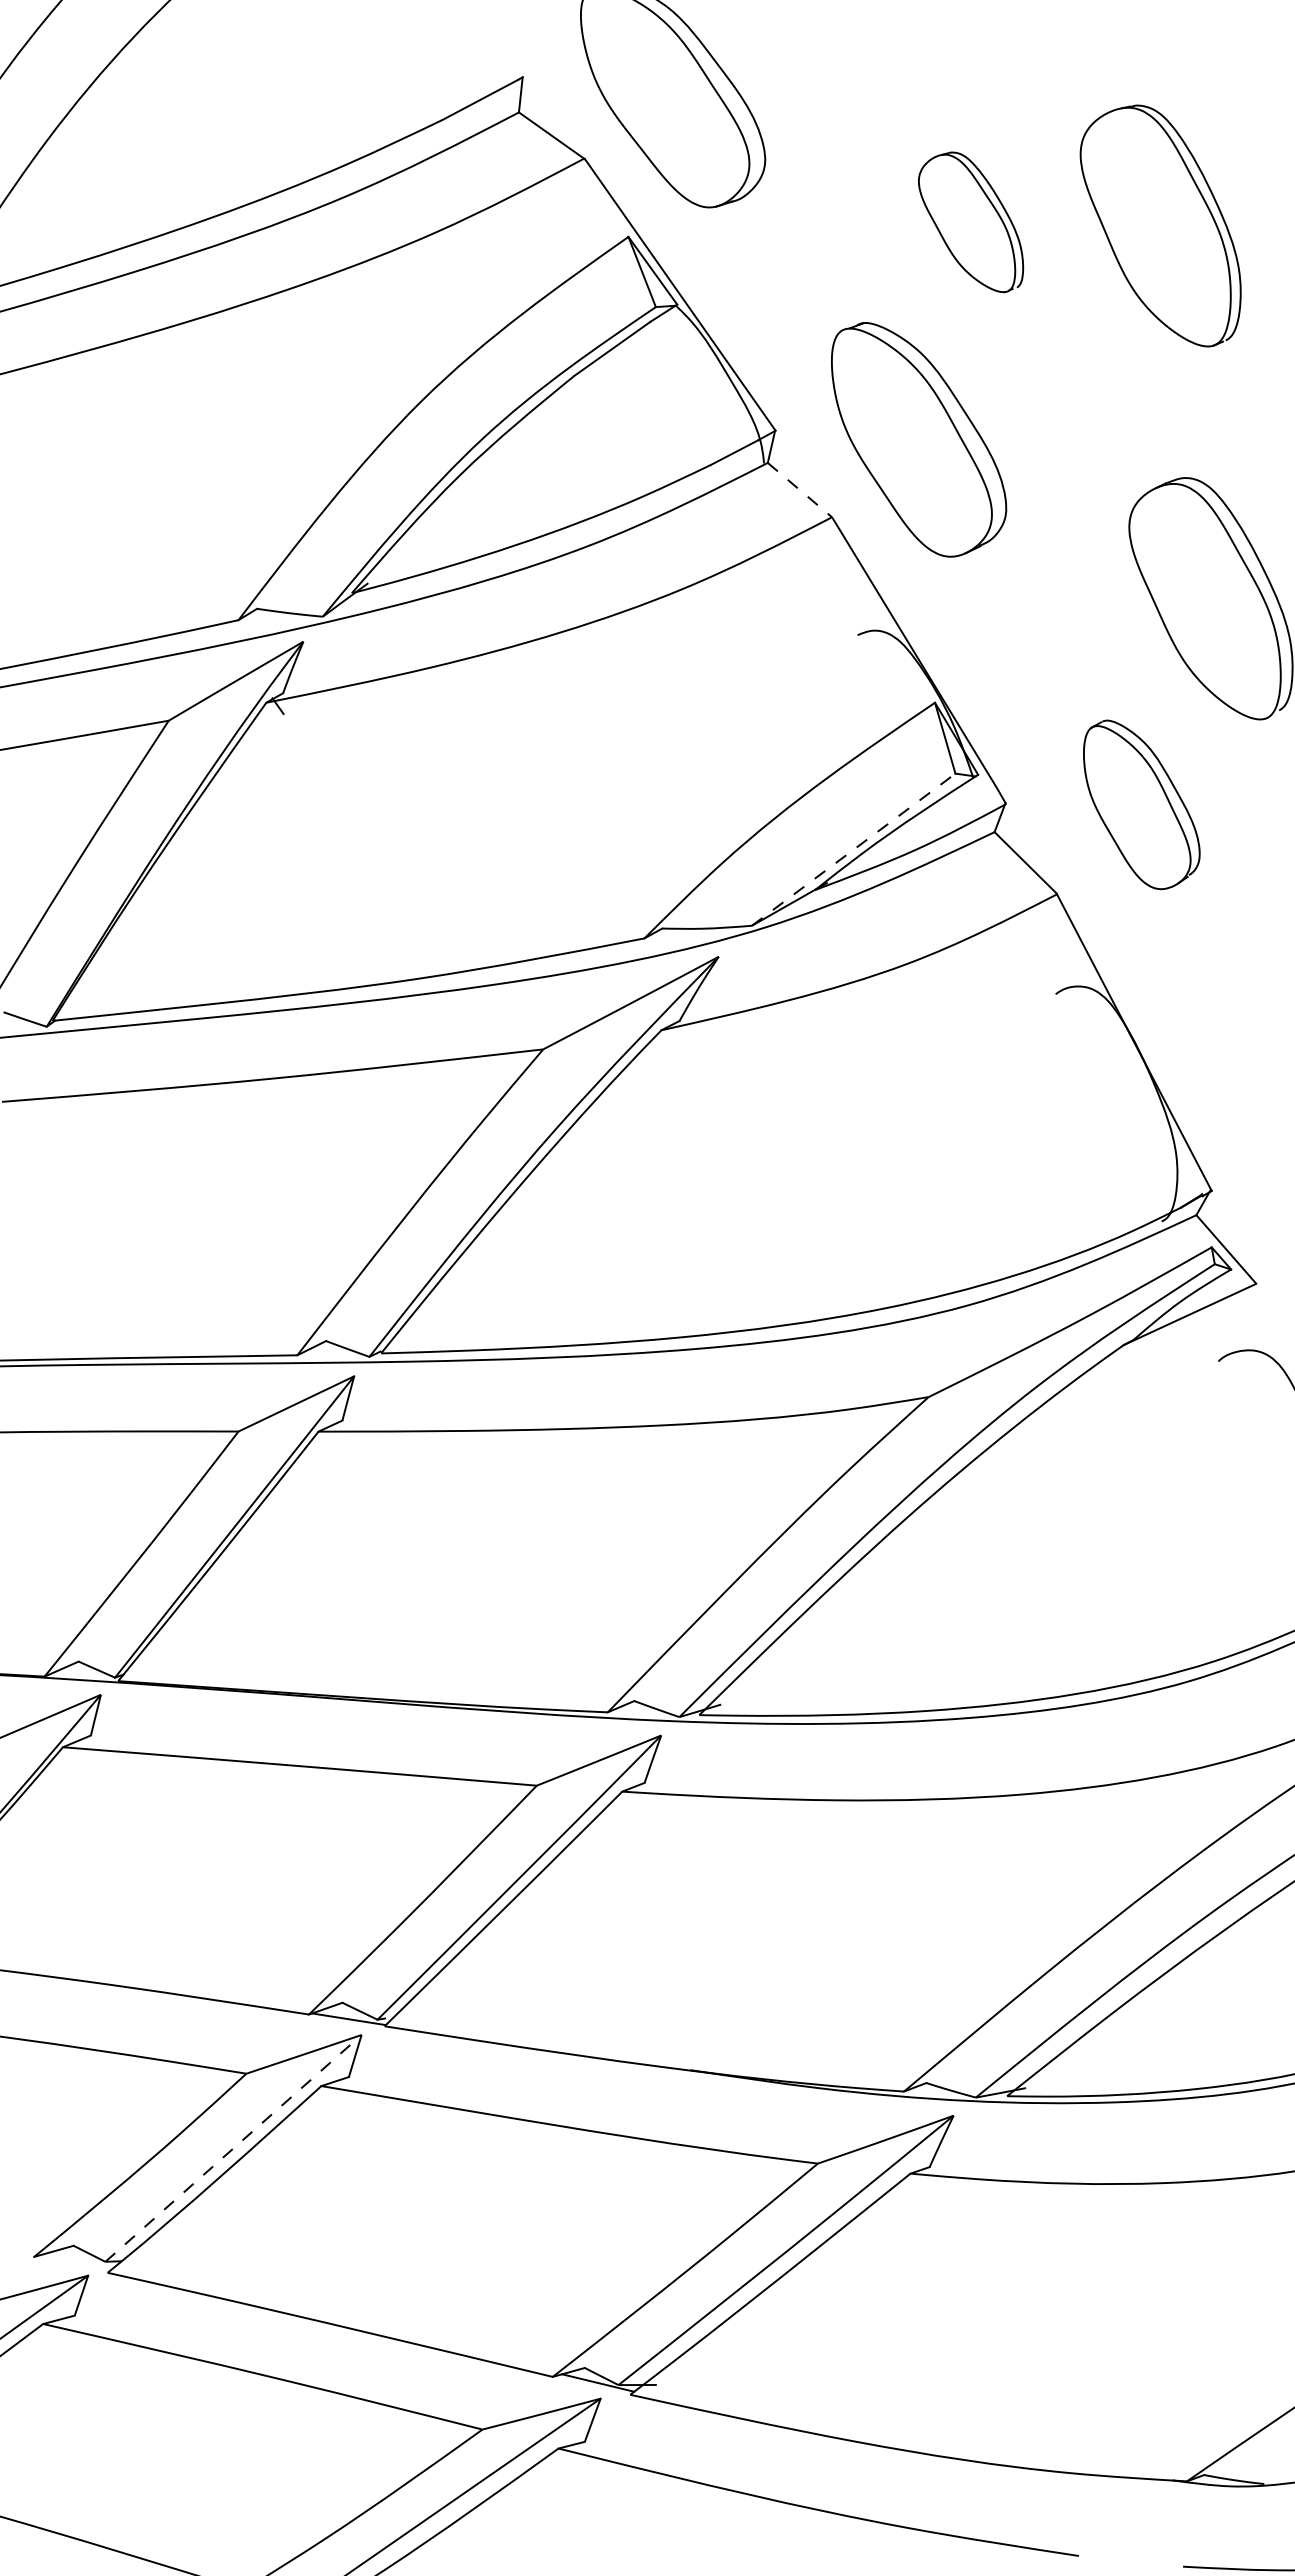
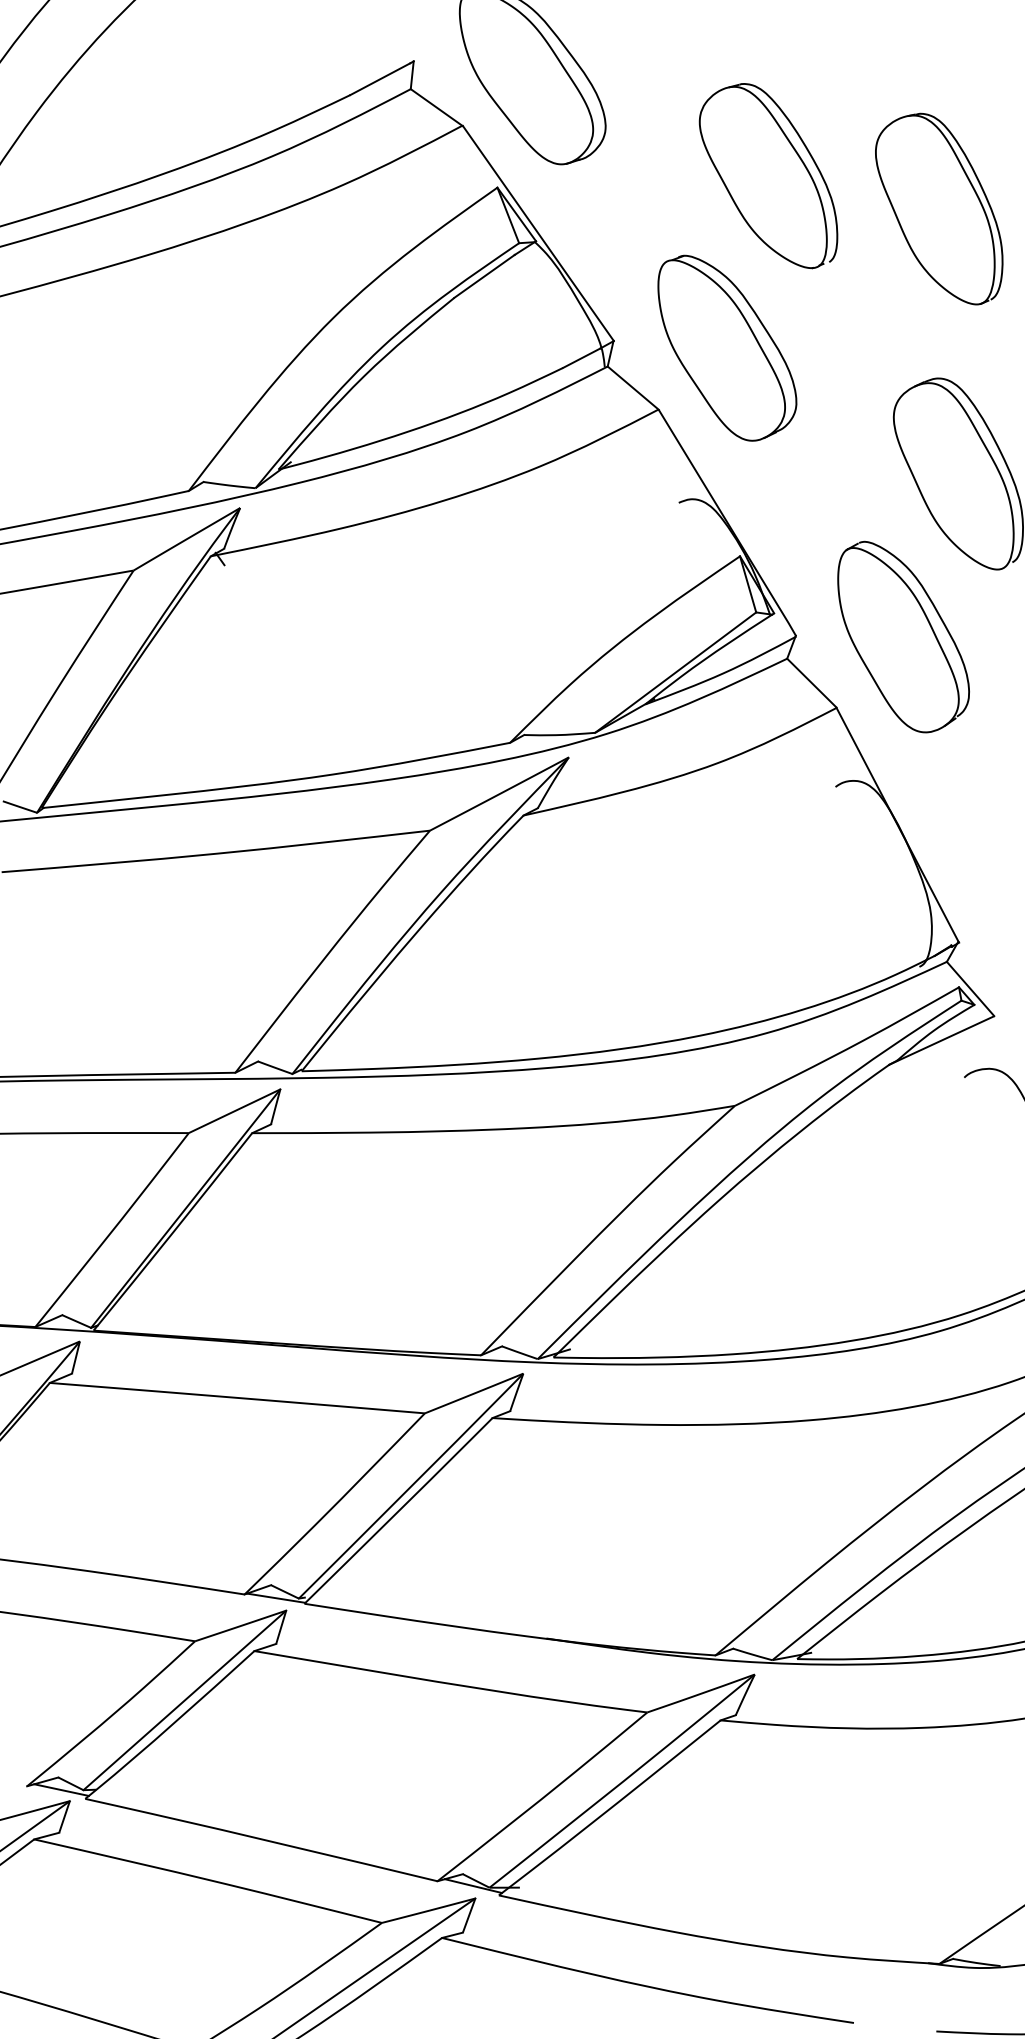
part: (970, 222) -> (768, 176), size x1.67
part: (1160, 225) -> (939, 208), moved
line: (800, 490) -> (633, 388), dashed -> solid
part: (1141, 804) -> (903, 636), size x1.43
line: (854, 849) -> (676, 672), dashed -> solid
line: (233, 2148) -> (184, 1700), dashed -> solid
line: (77, 2261) -> (61, 1789), added

